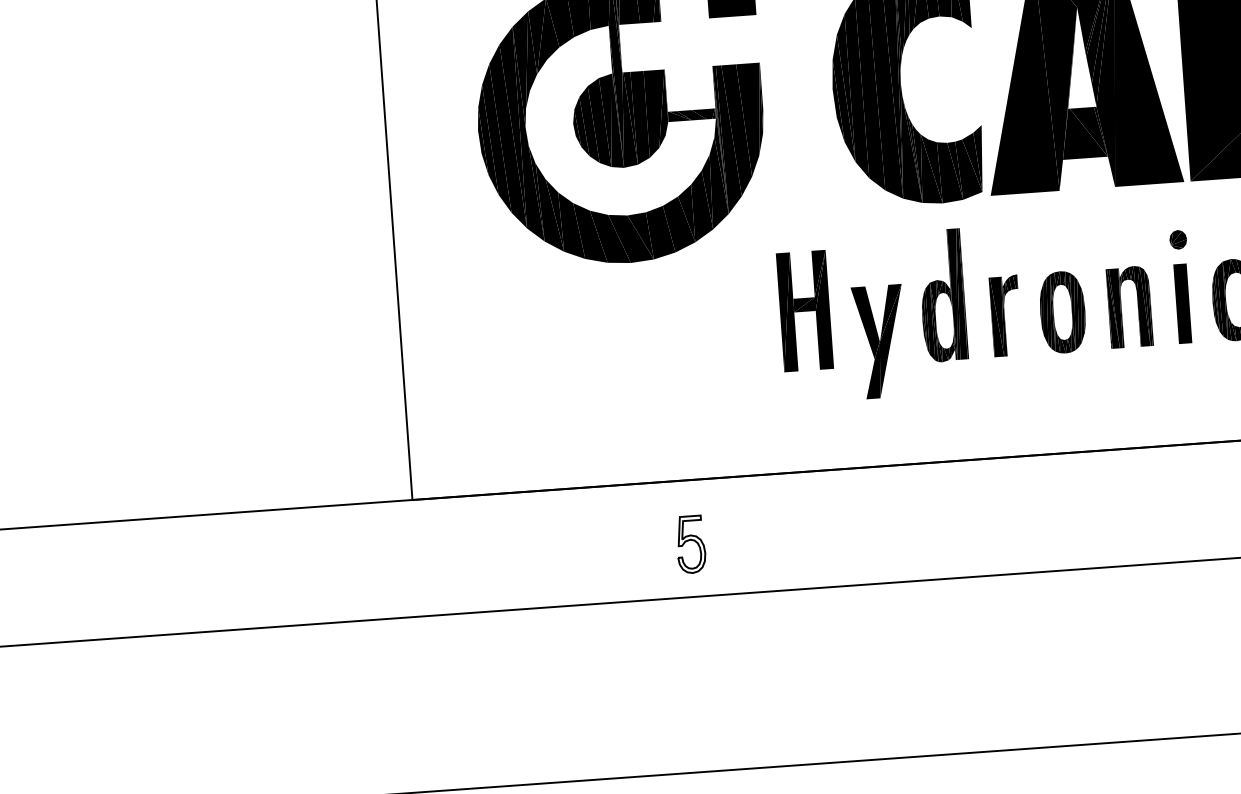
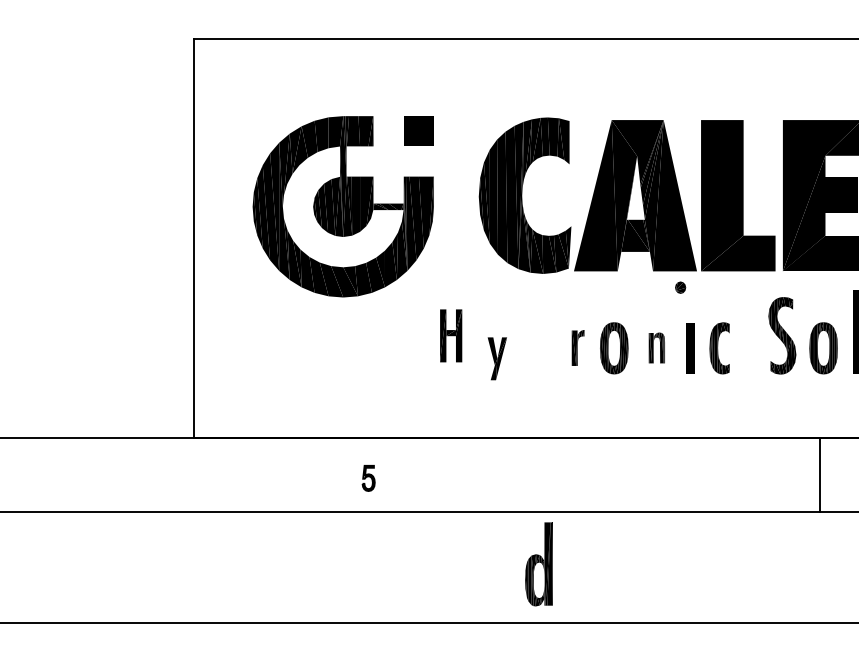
part: (1178, 239) -> (680, 287), moved
part: (941, 296) -> (538, 564), moved
part: (1129, 306) -> (656, 347), size x0.6
part: (803, 310) -> (450, 335), size x0.7
part: (1006, 315) -> (578, 347), size x0.7
part: (880, 341) -> (497, 358), size x0.6
part: (690, 544) -> (368, 478), size x0.7

